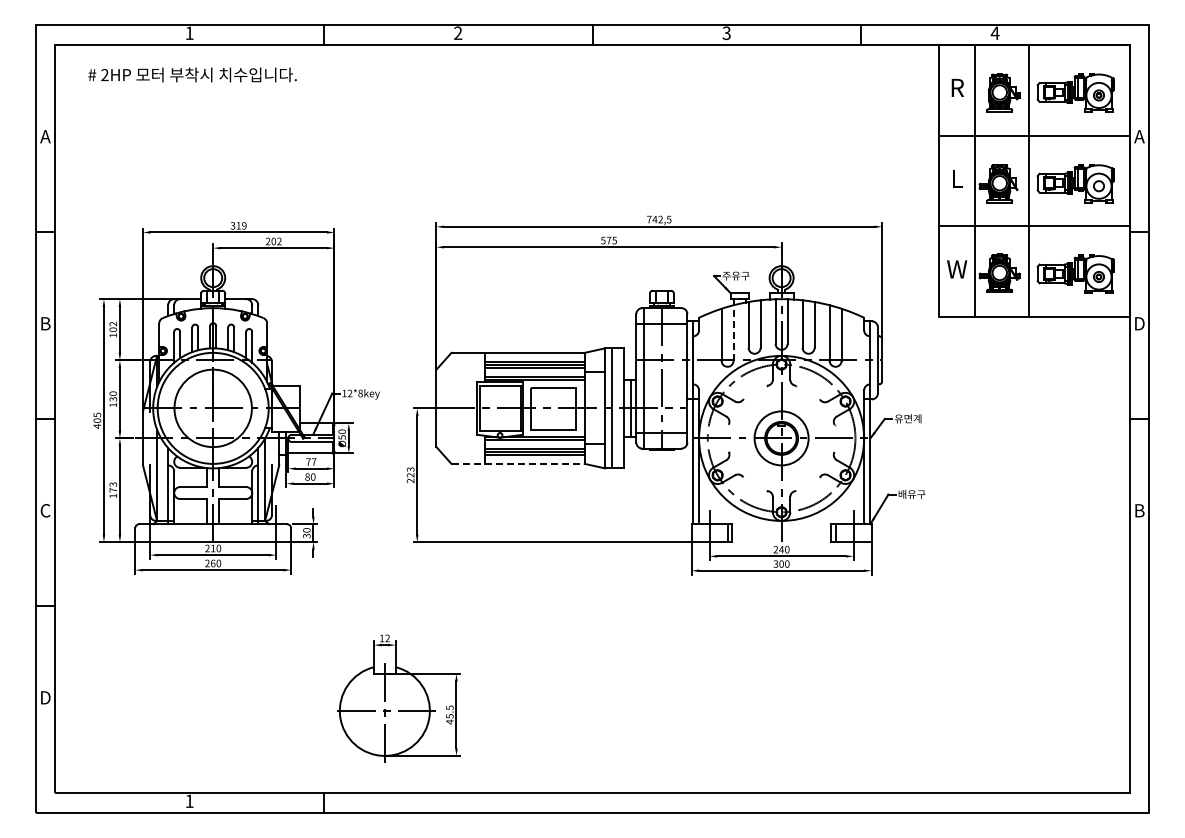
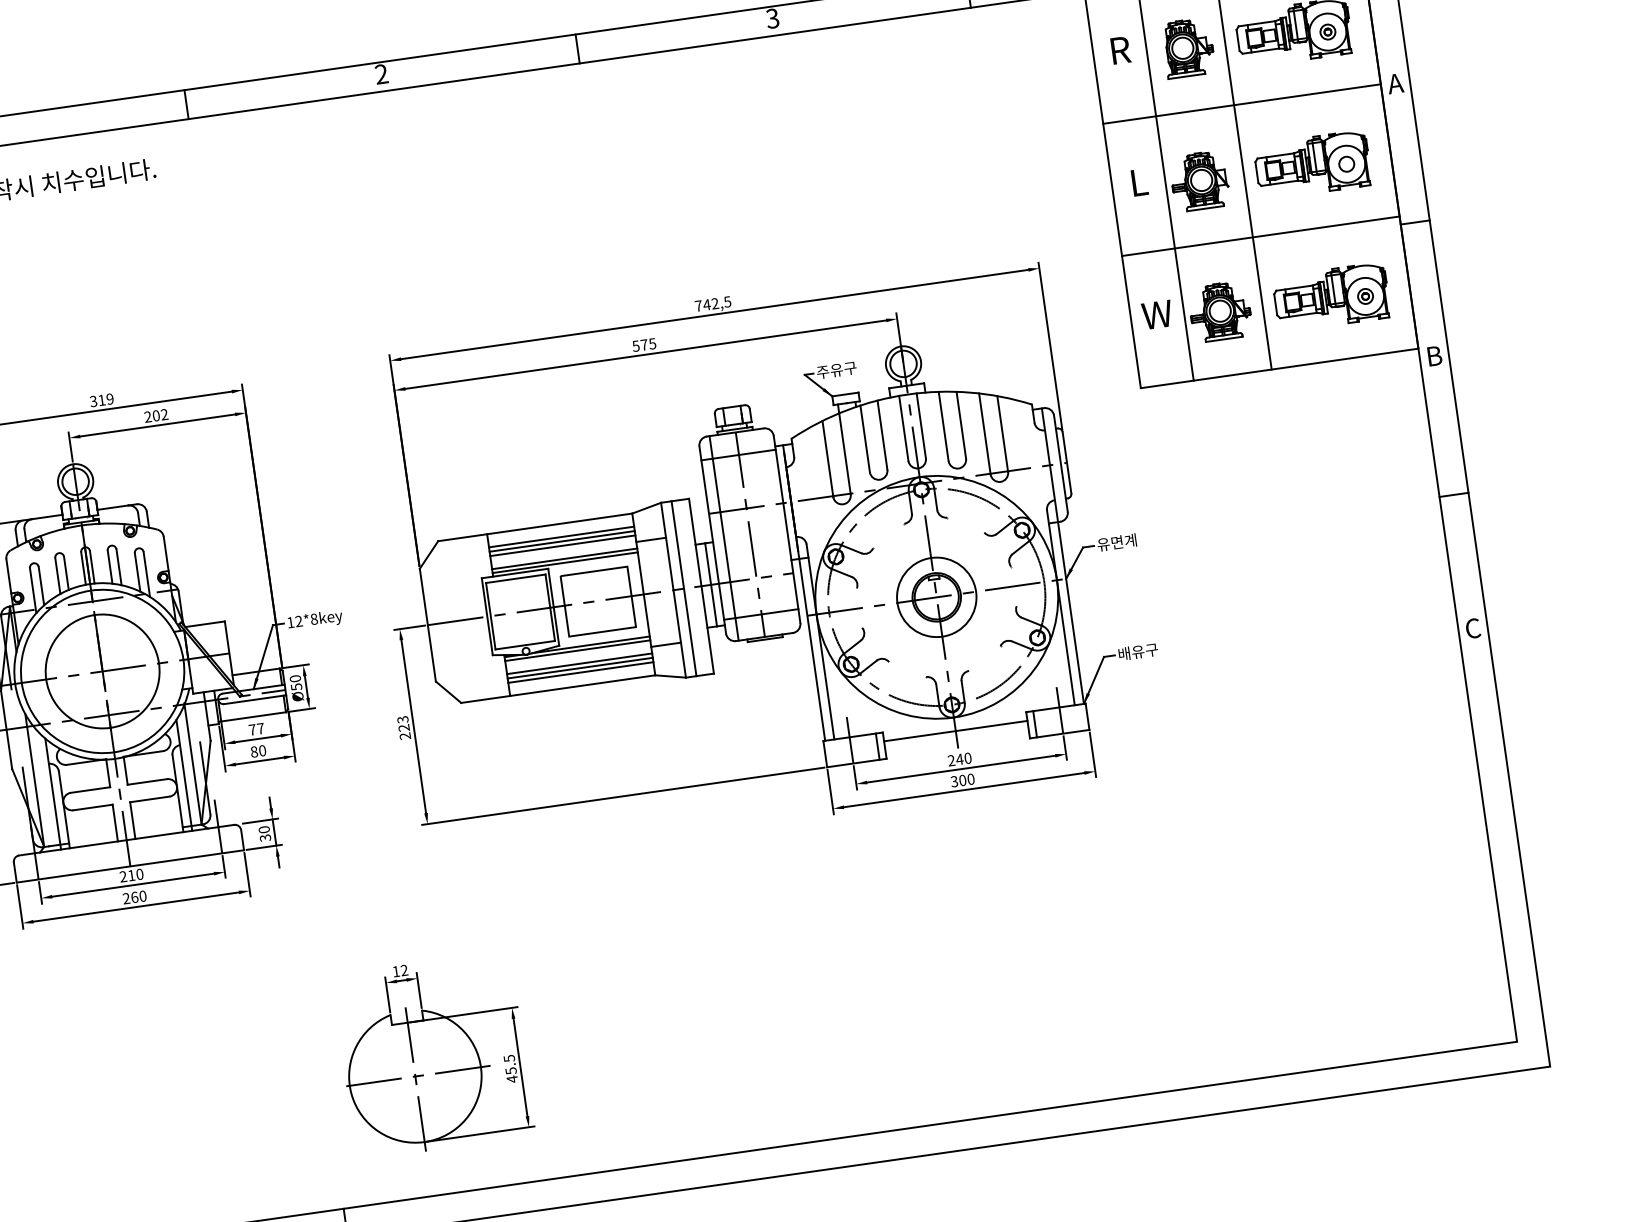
text: (1139, 323) -> (1434, 355), D -> B
line: (733, 333) -> (844, 454), dashed -> solid
line: (518, 463) -> (558, 688), dashed -> solid
text: (1139, 510) -> (1472, 628), B -> C
line: (781, 530) -> (955, 731), added

